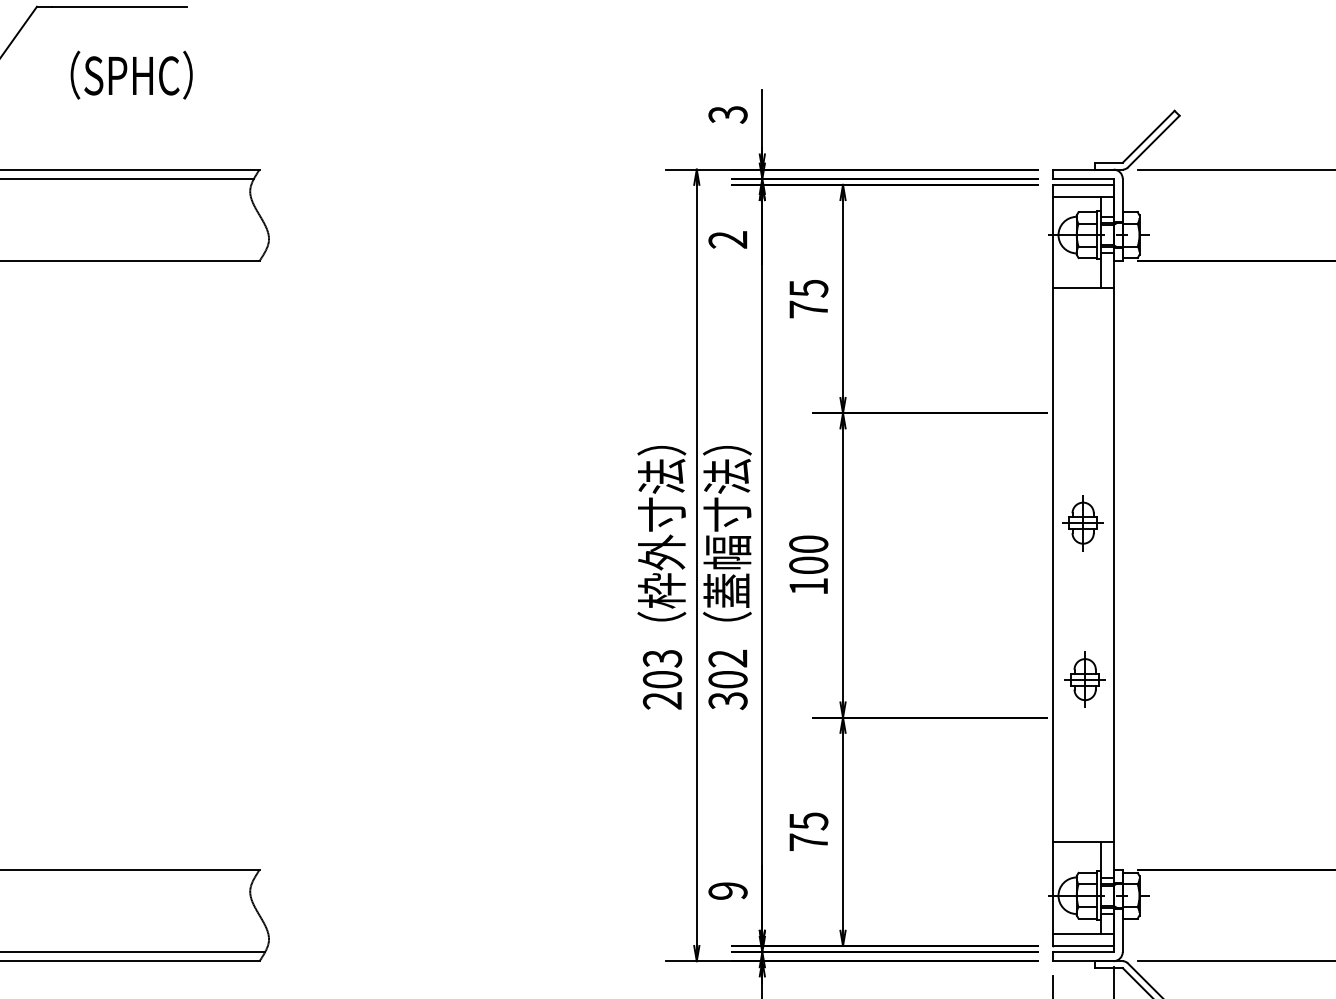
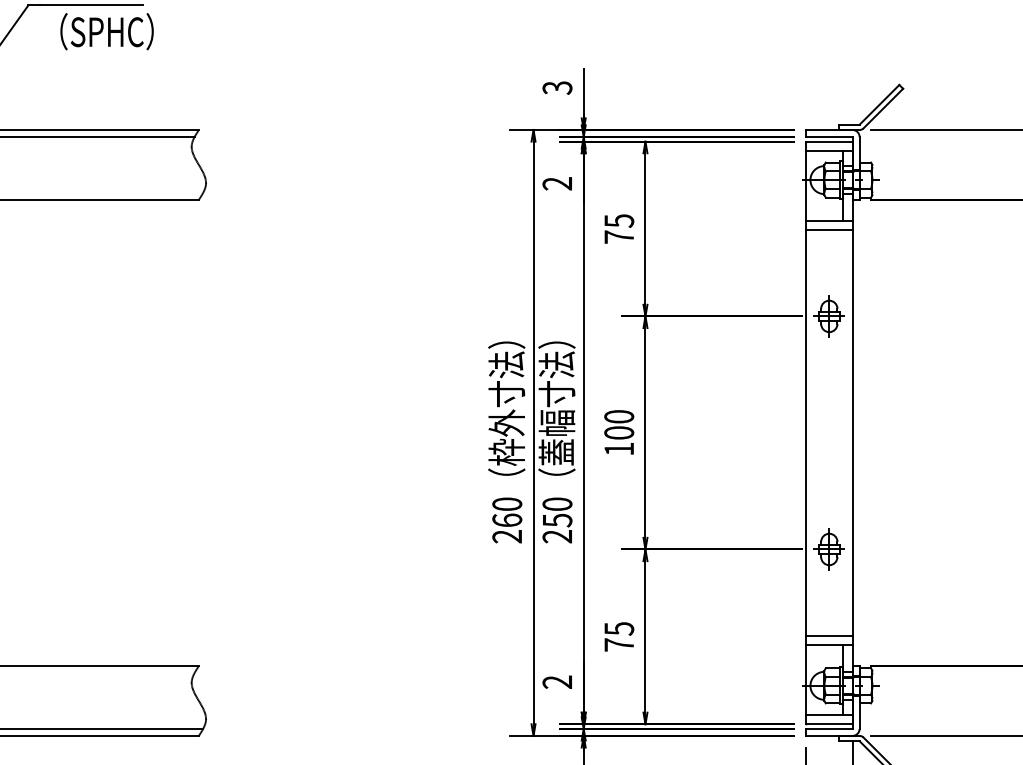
text: (131, 74) -> (106, 31), moved
line: (1082, 300) -> (828, 230), added
part: (1082, 523) -> (828, 316), moved
text: (662, 668) -> (507, 511), 203 -> 260
text: (727, 679) -> (557, 520), 302 -> 250
part: (1084, 679) -> (828, 549), moved
line: (1082, 830) -> (828, 635), added
text: (728, 890) -> (557, 681), 9 -> 2

